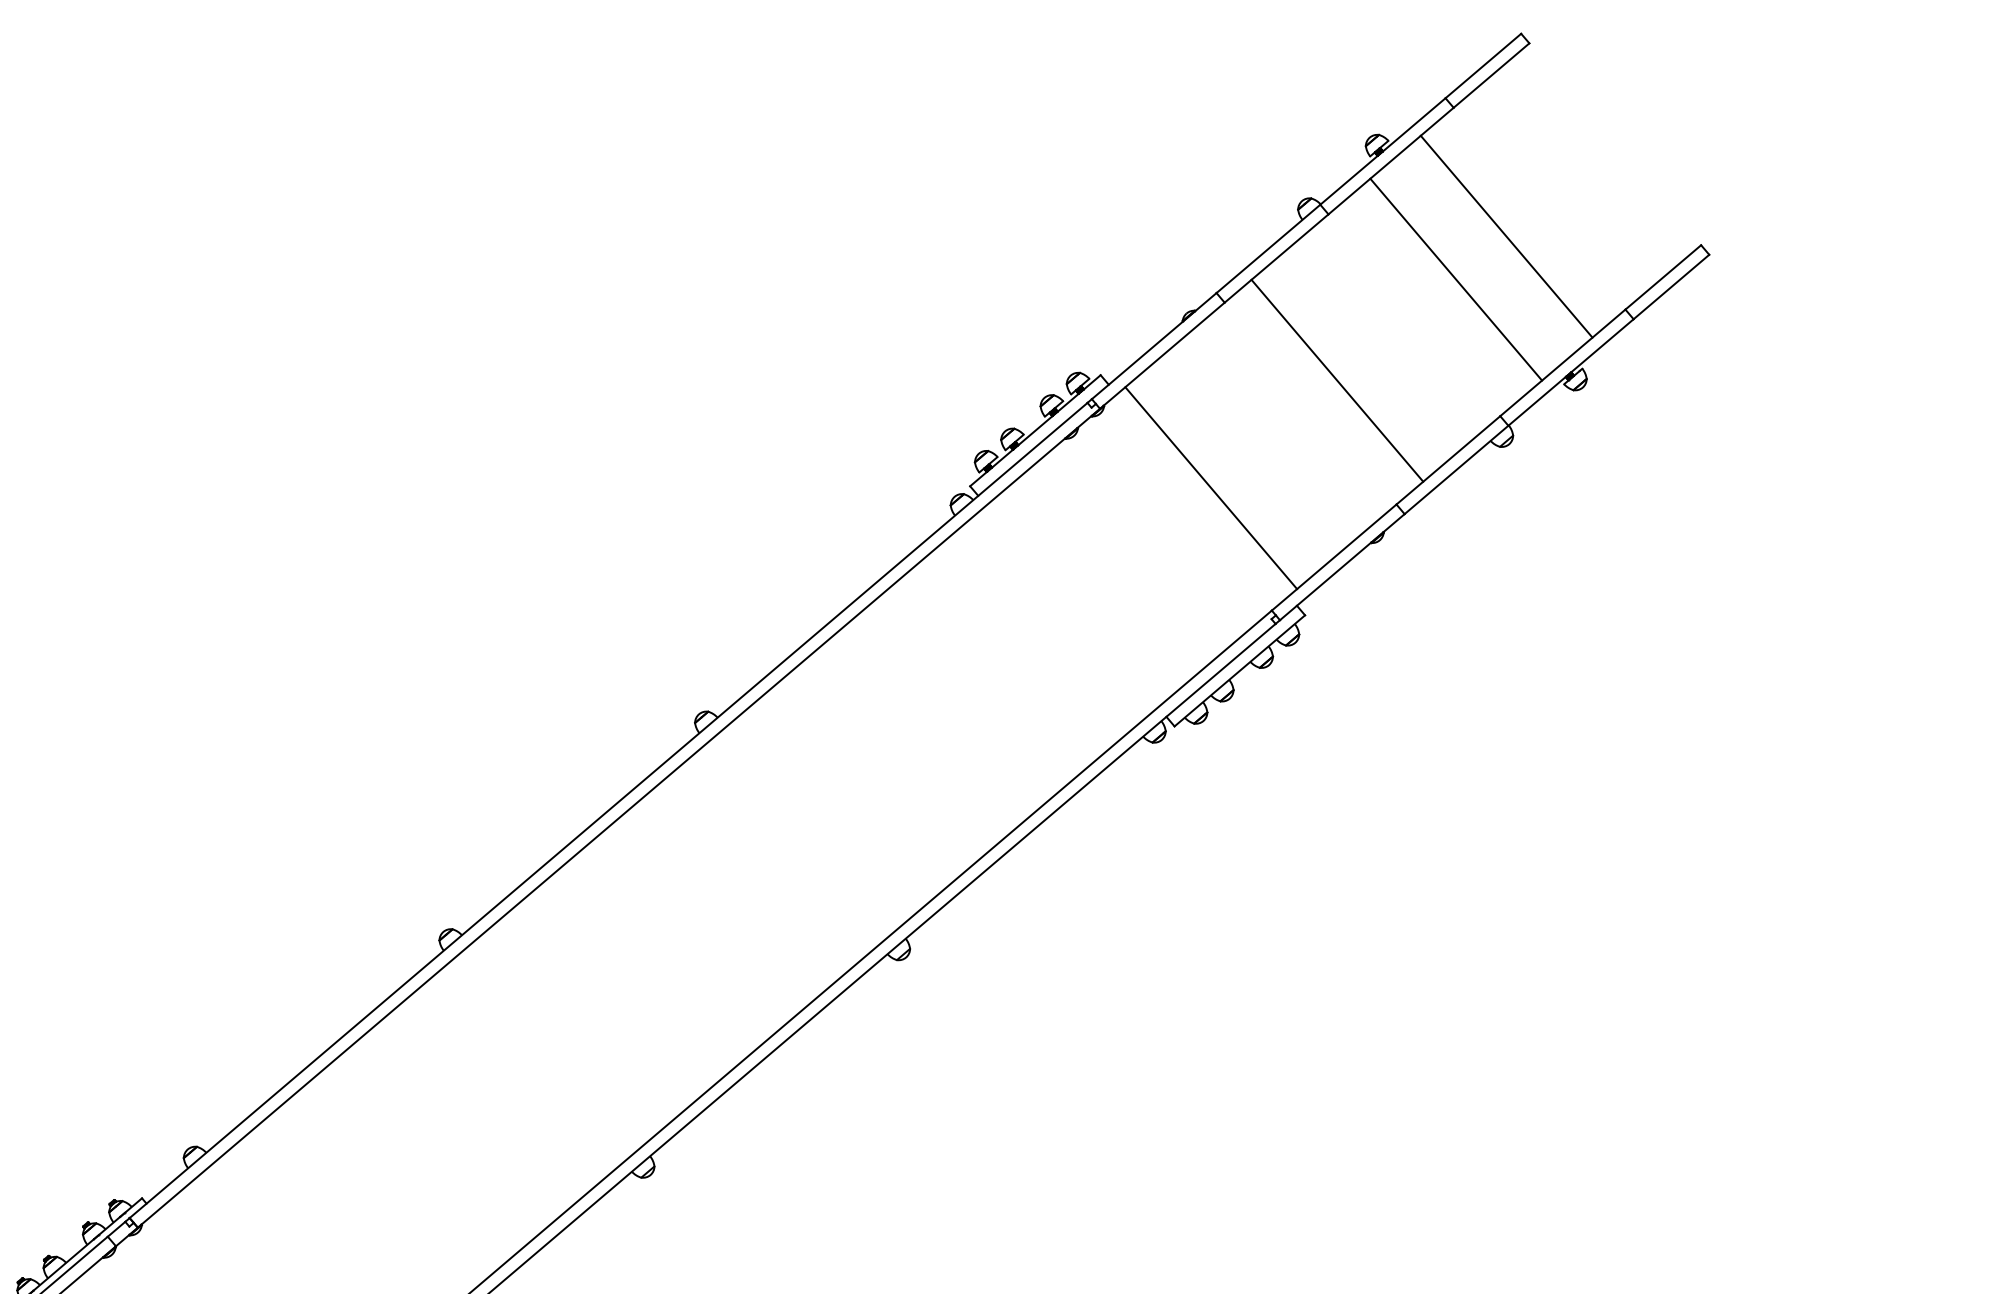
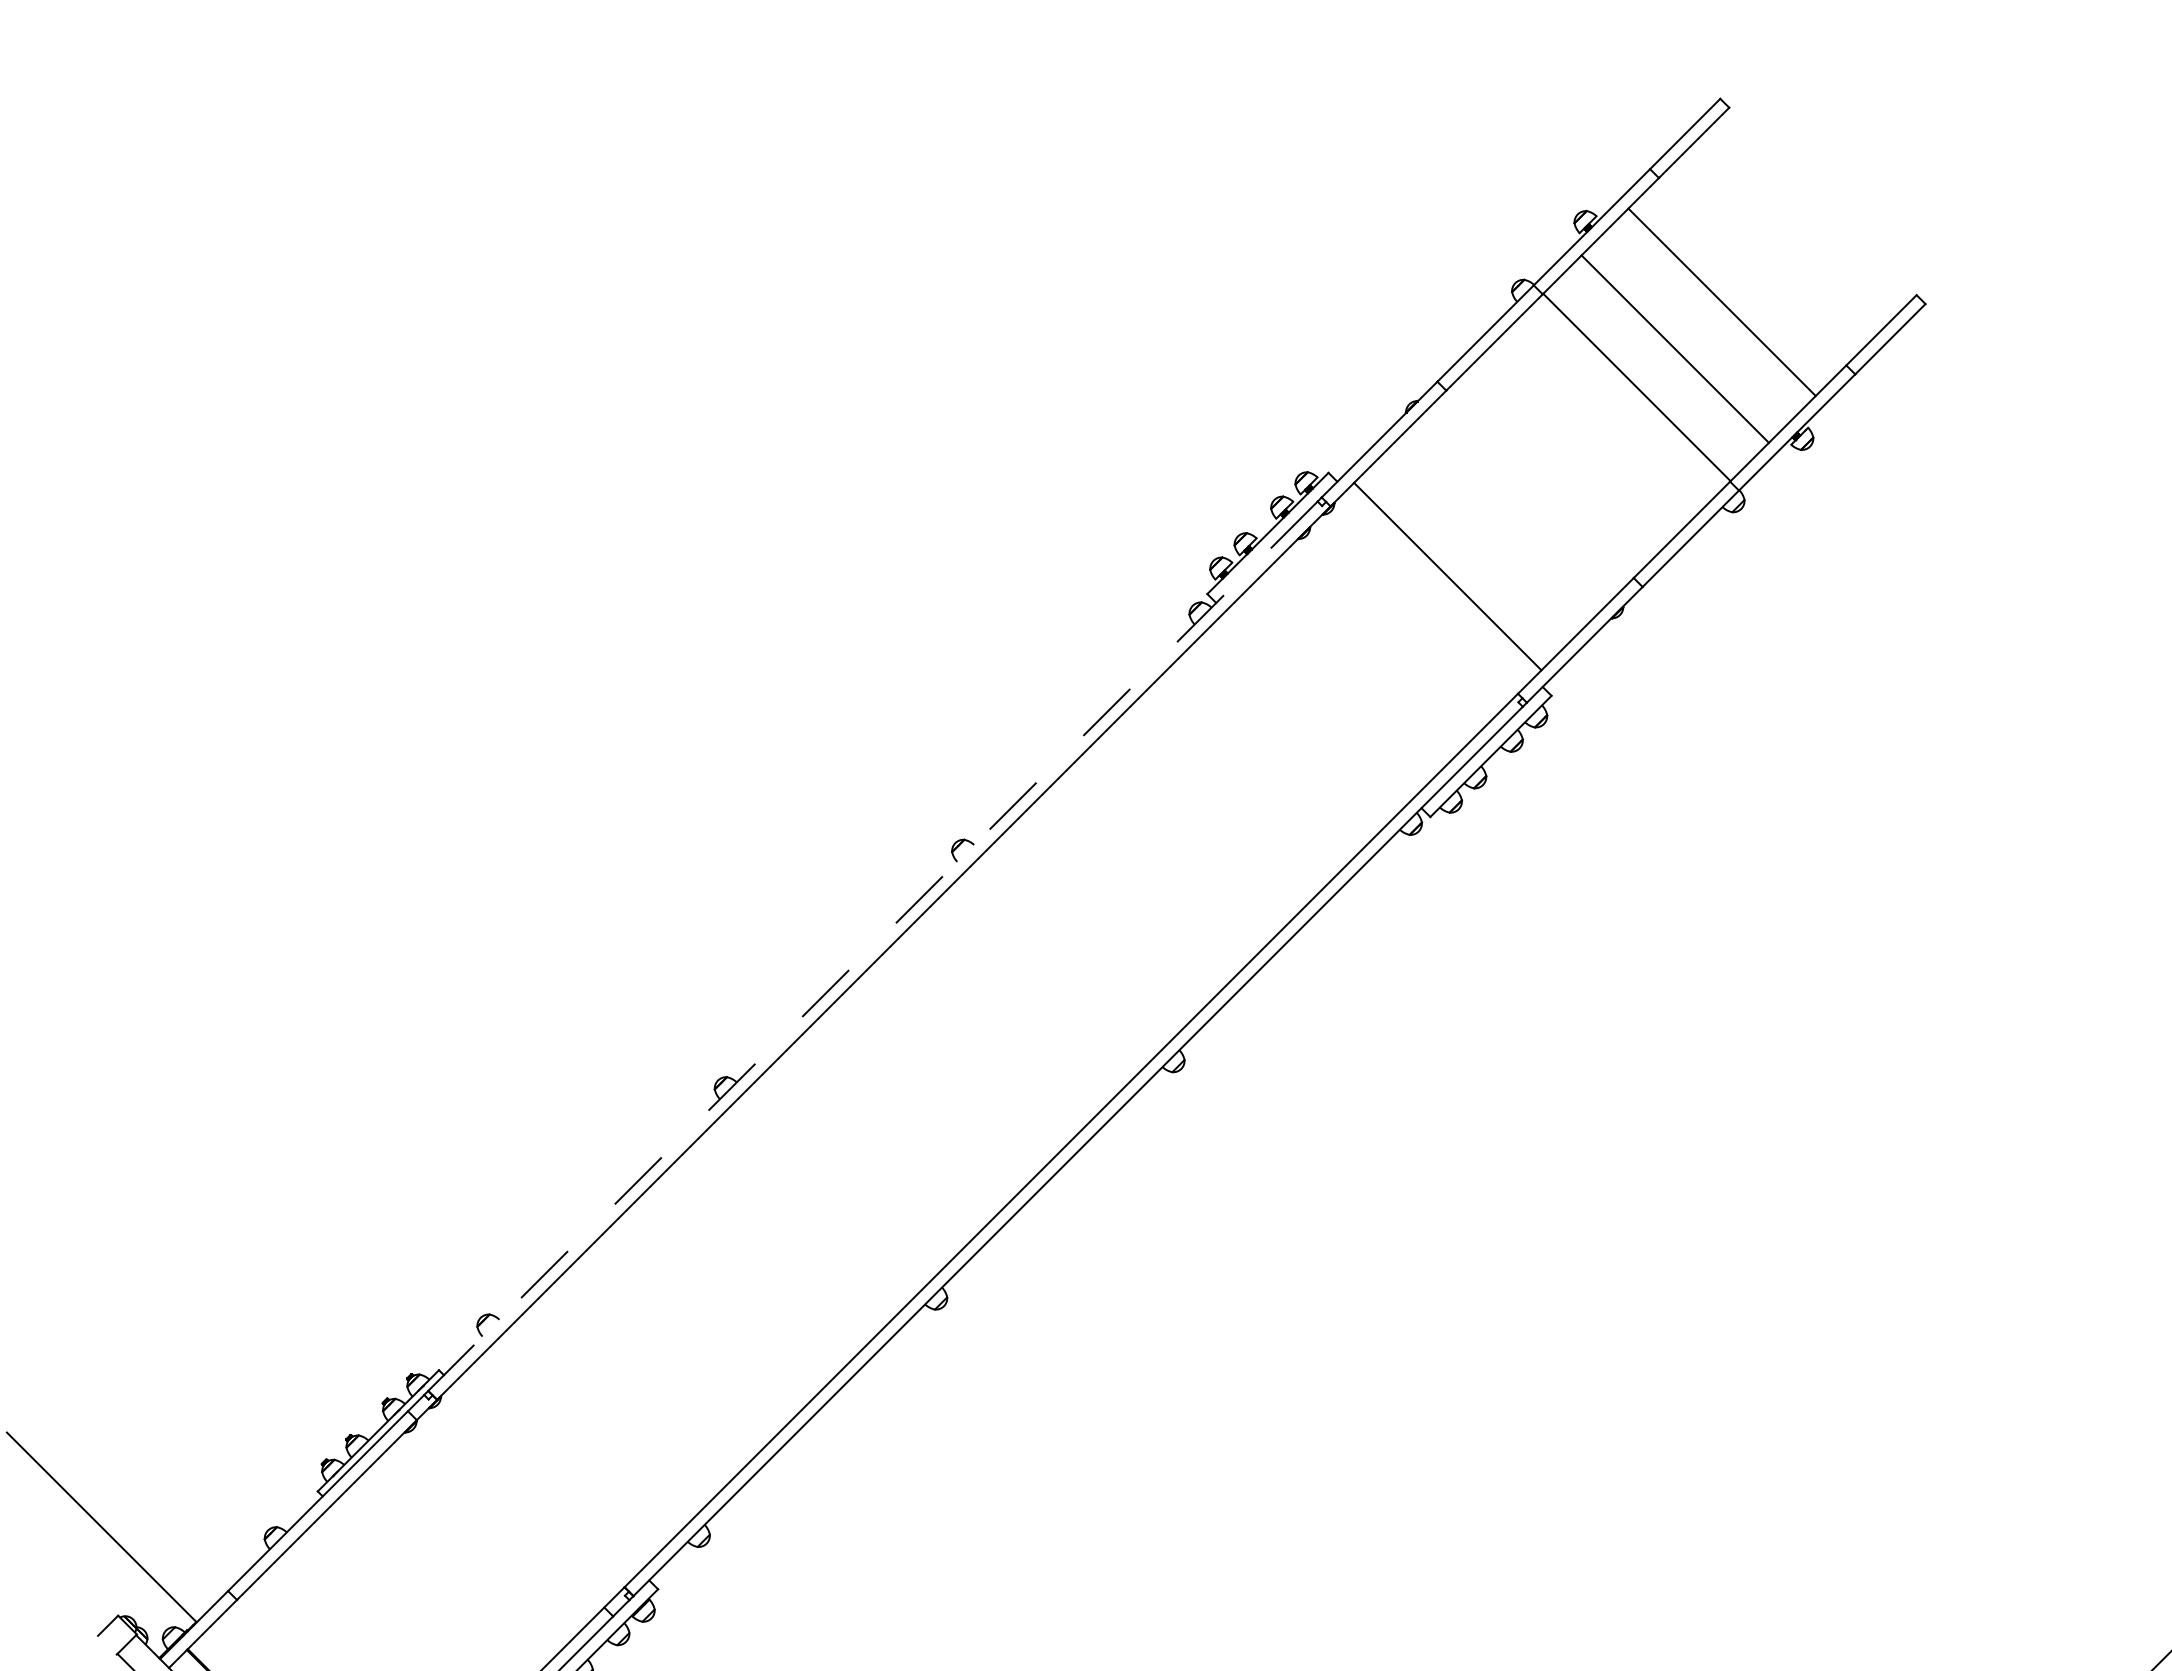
line: (1336, 380) -> (1636, 387), moved
line: (608, 810) -> (872, 946), solid -> dashed

